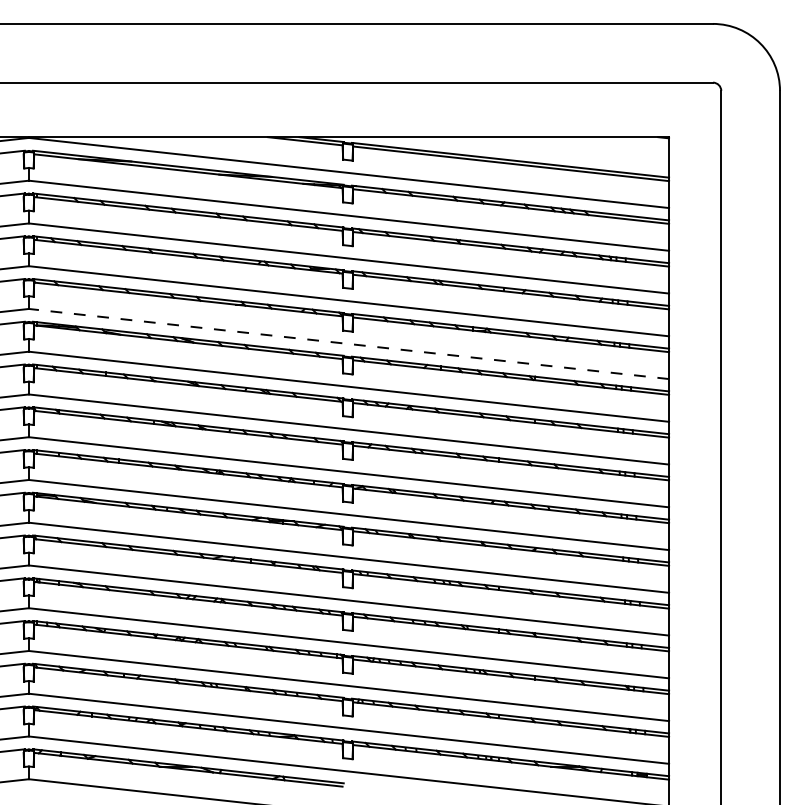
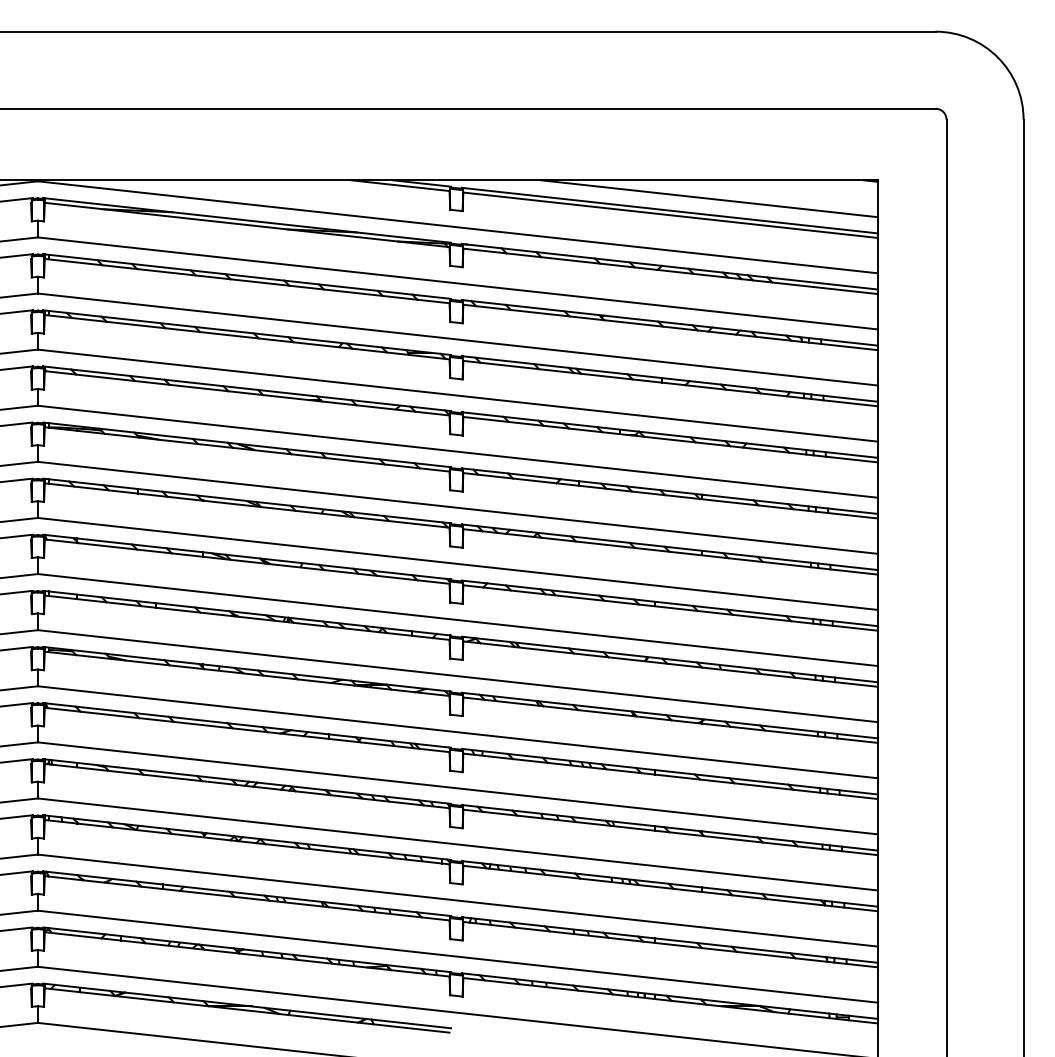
line: (540, 151) -> (709, 198), added
line: (348, 343) -> (457, 451), dashed -> solid

